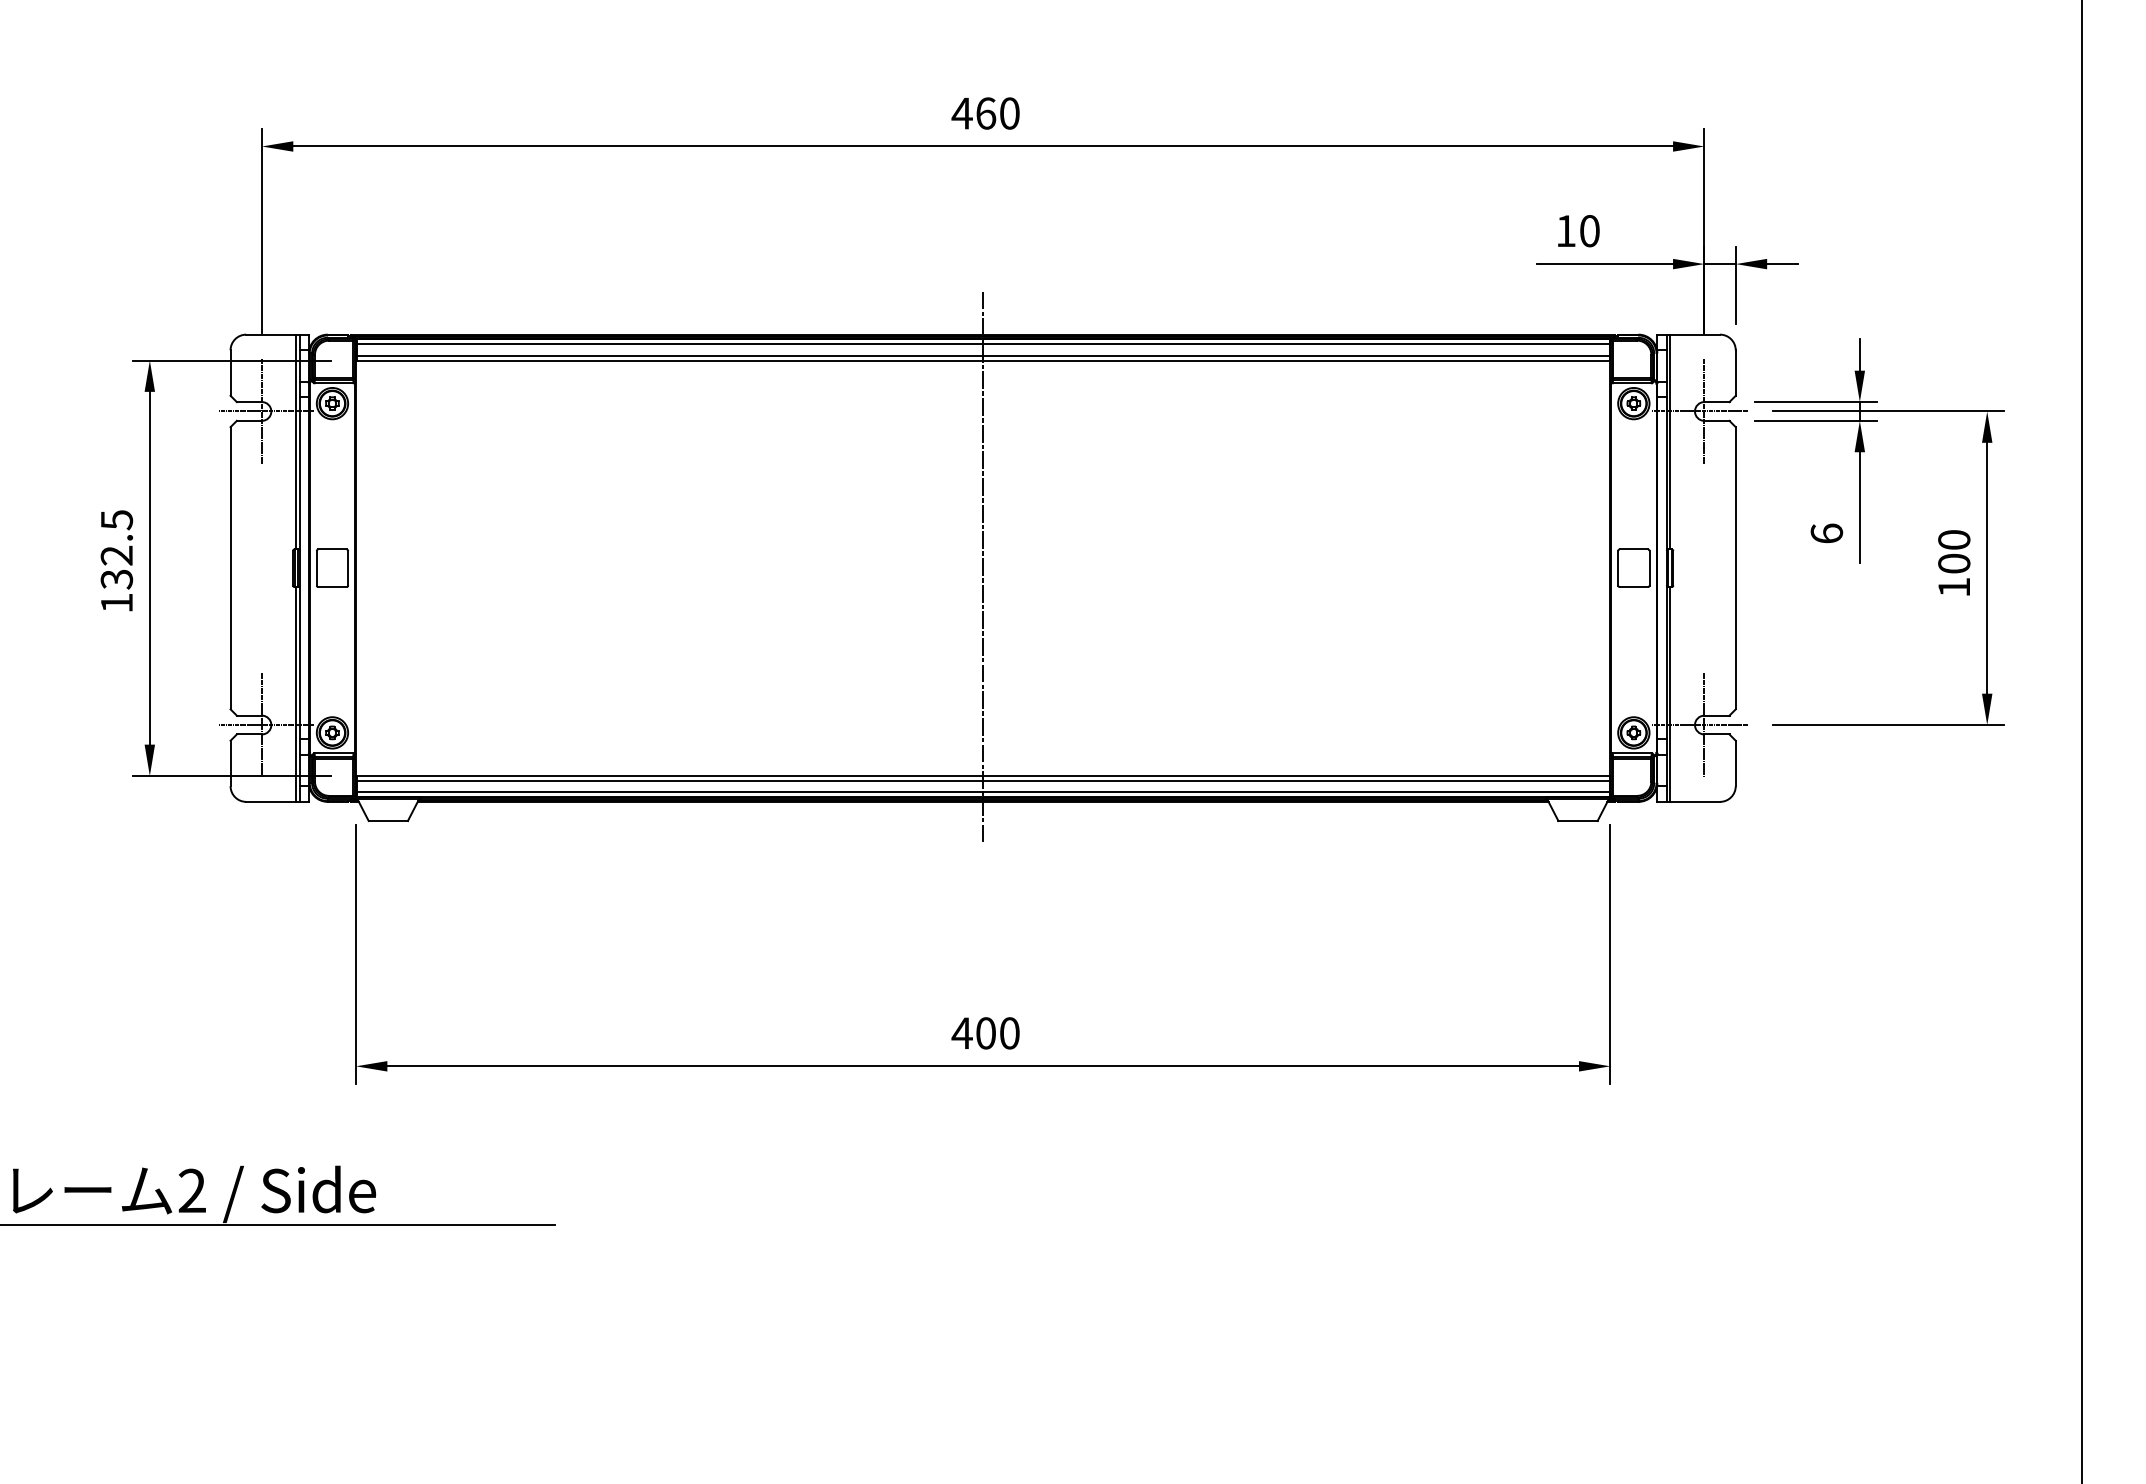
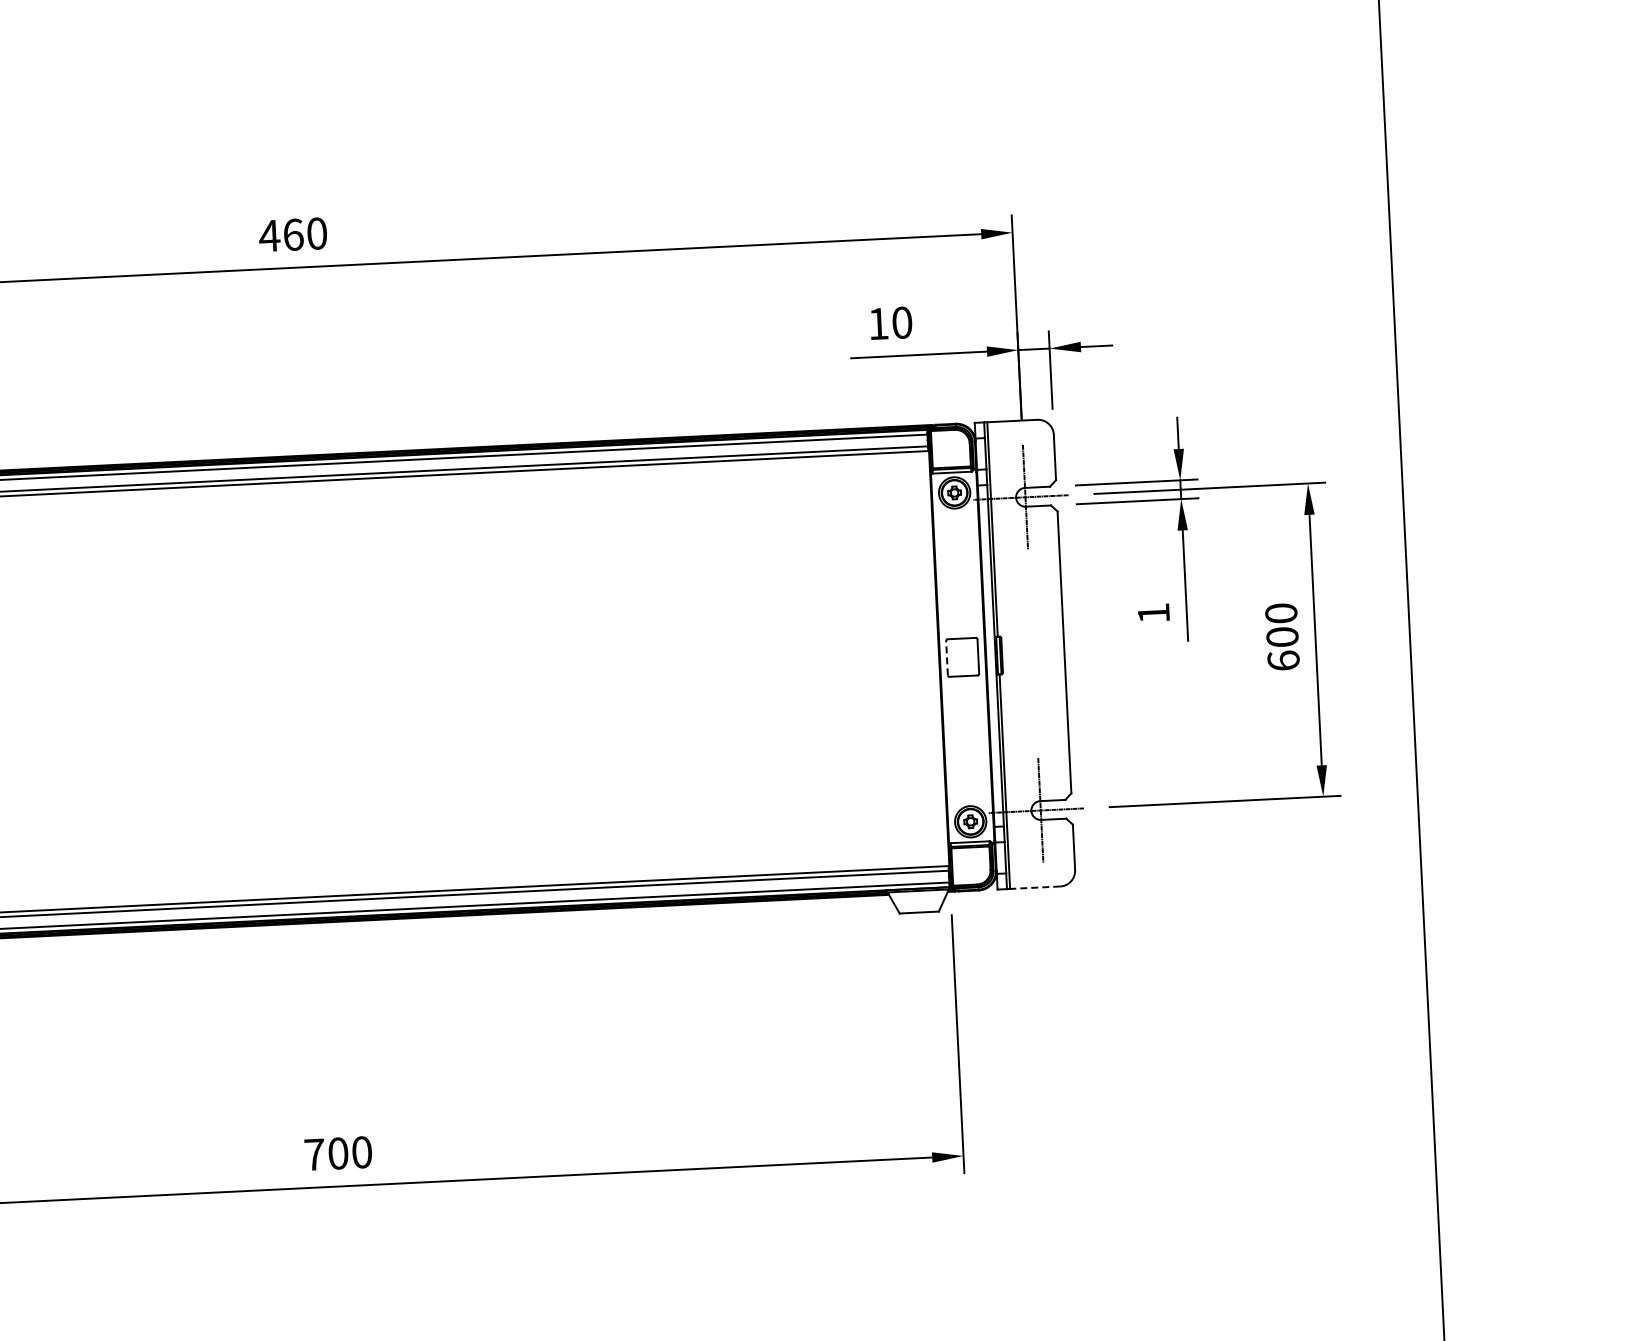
text: (1826, 533) -> (1153, 613), 6 -> 1
line: (1618, 567) -> (947, 657), solid -> dashed
line: (983, 568) -> (313, 689), removed
text: (1954, 586) -> (1283, 659), 100 -> 600
line: (1694, 801) -> (1034, 887), solid -> dashed
text: (961, 1032) -> (313, 1153), 400 -> 700

